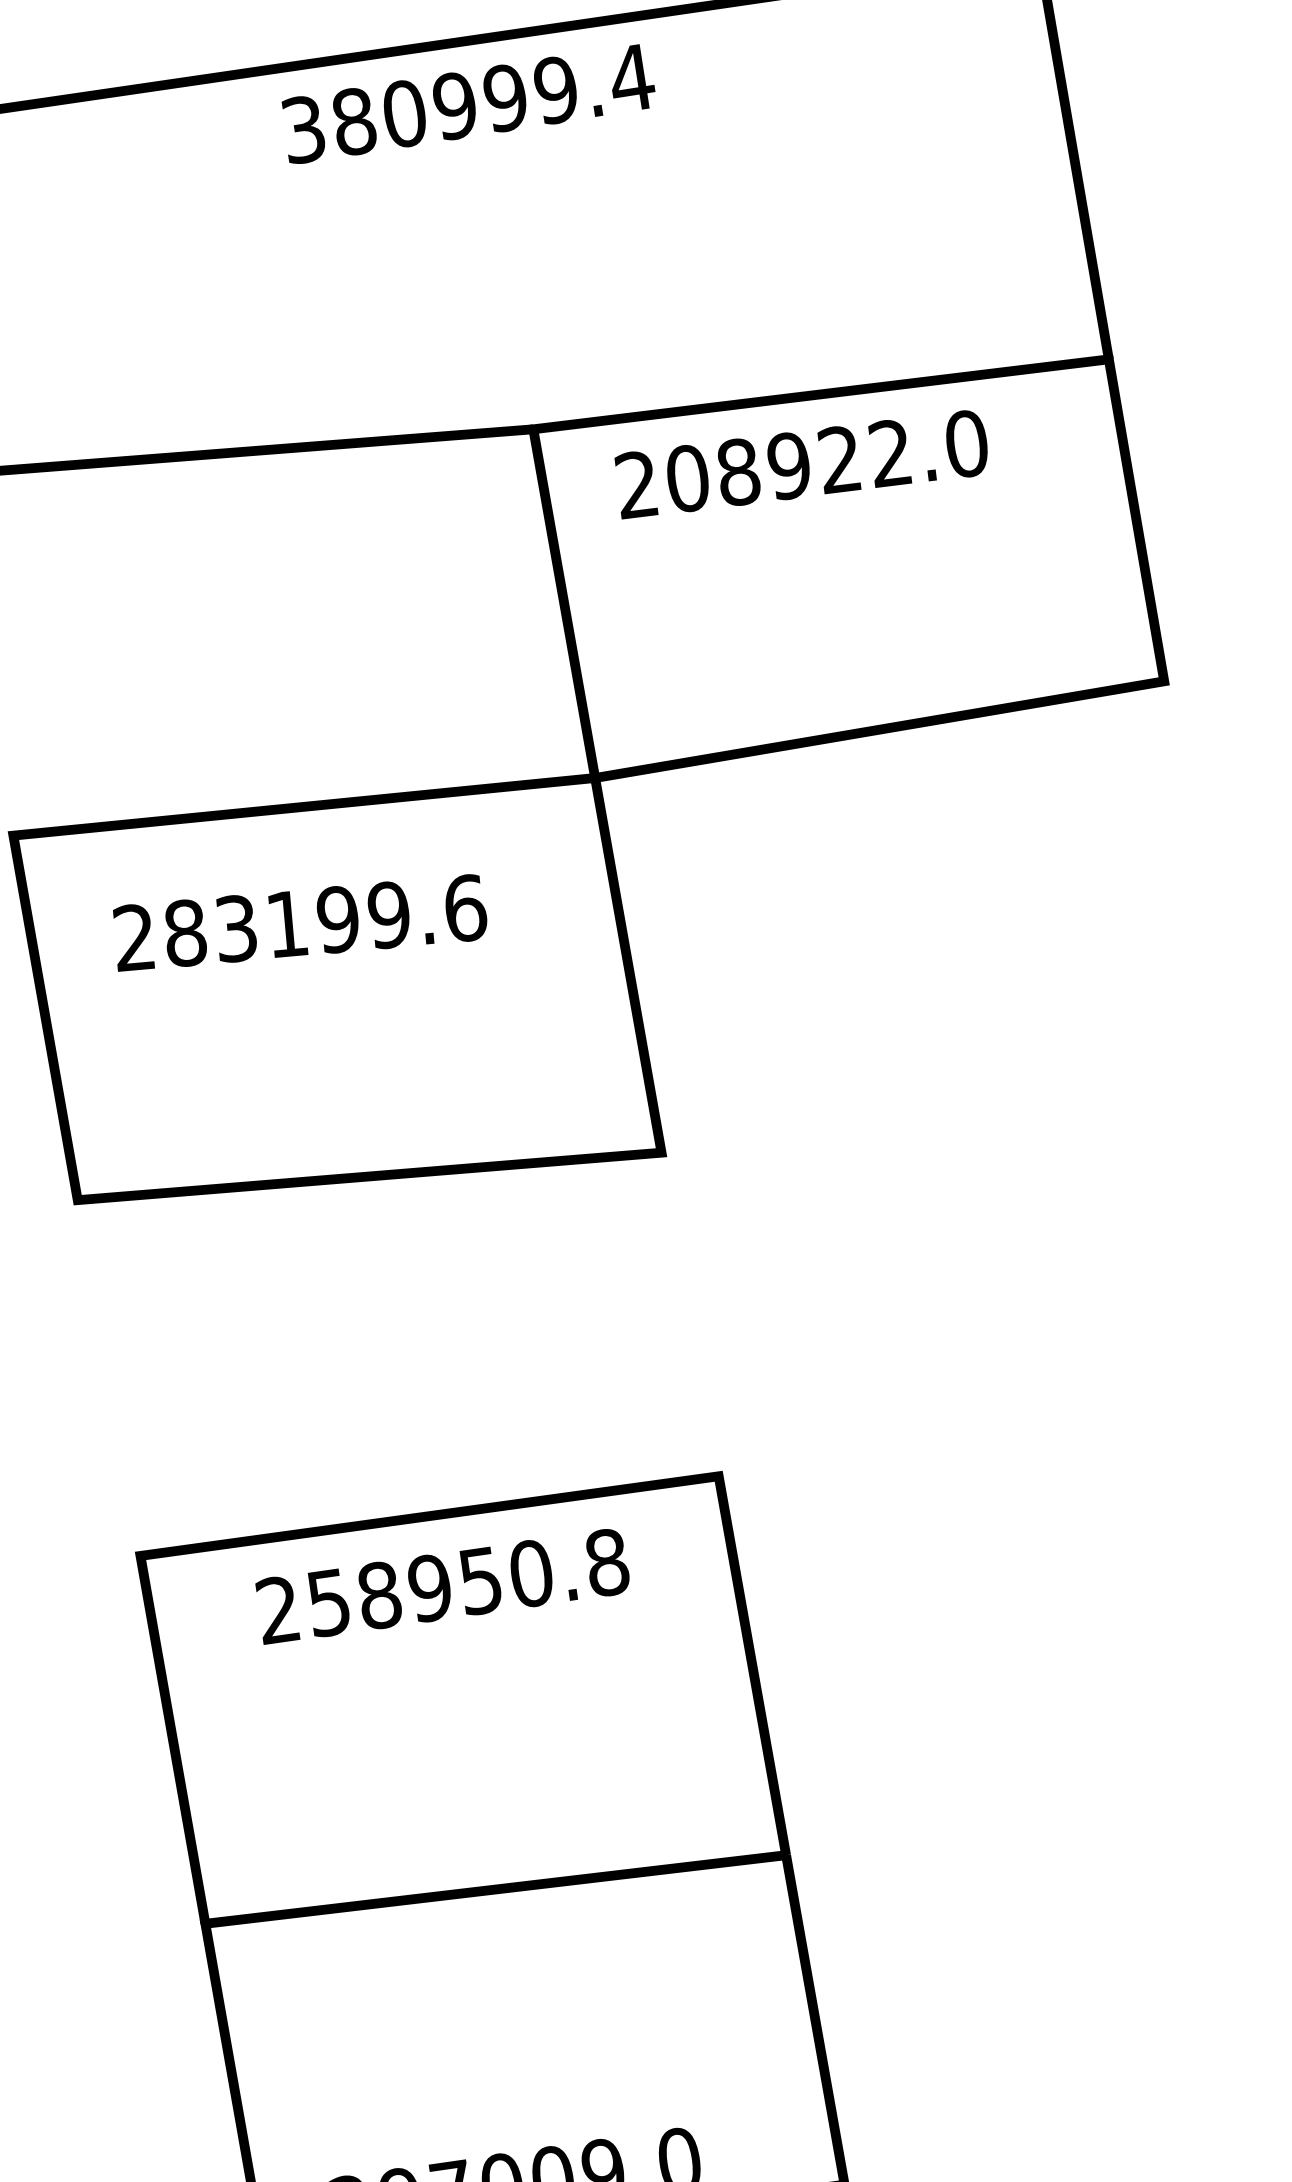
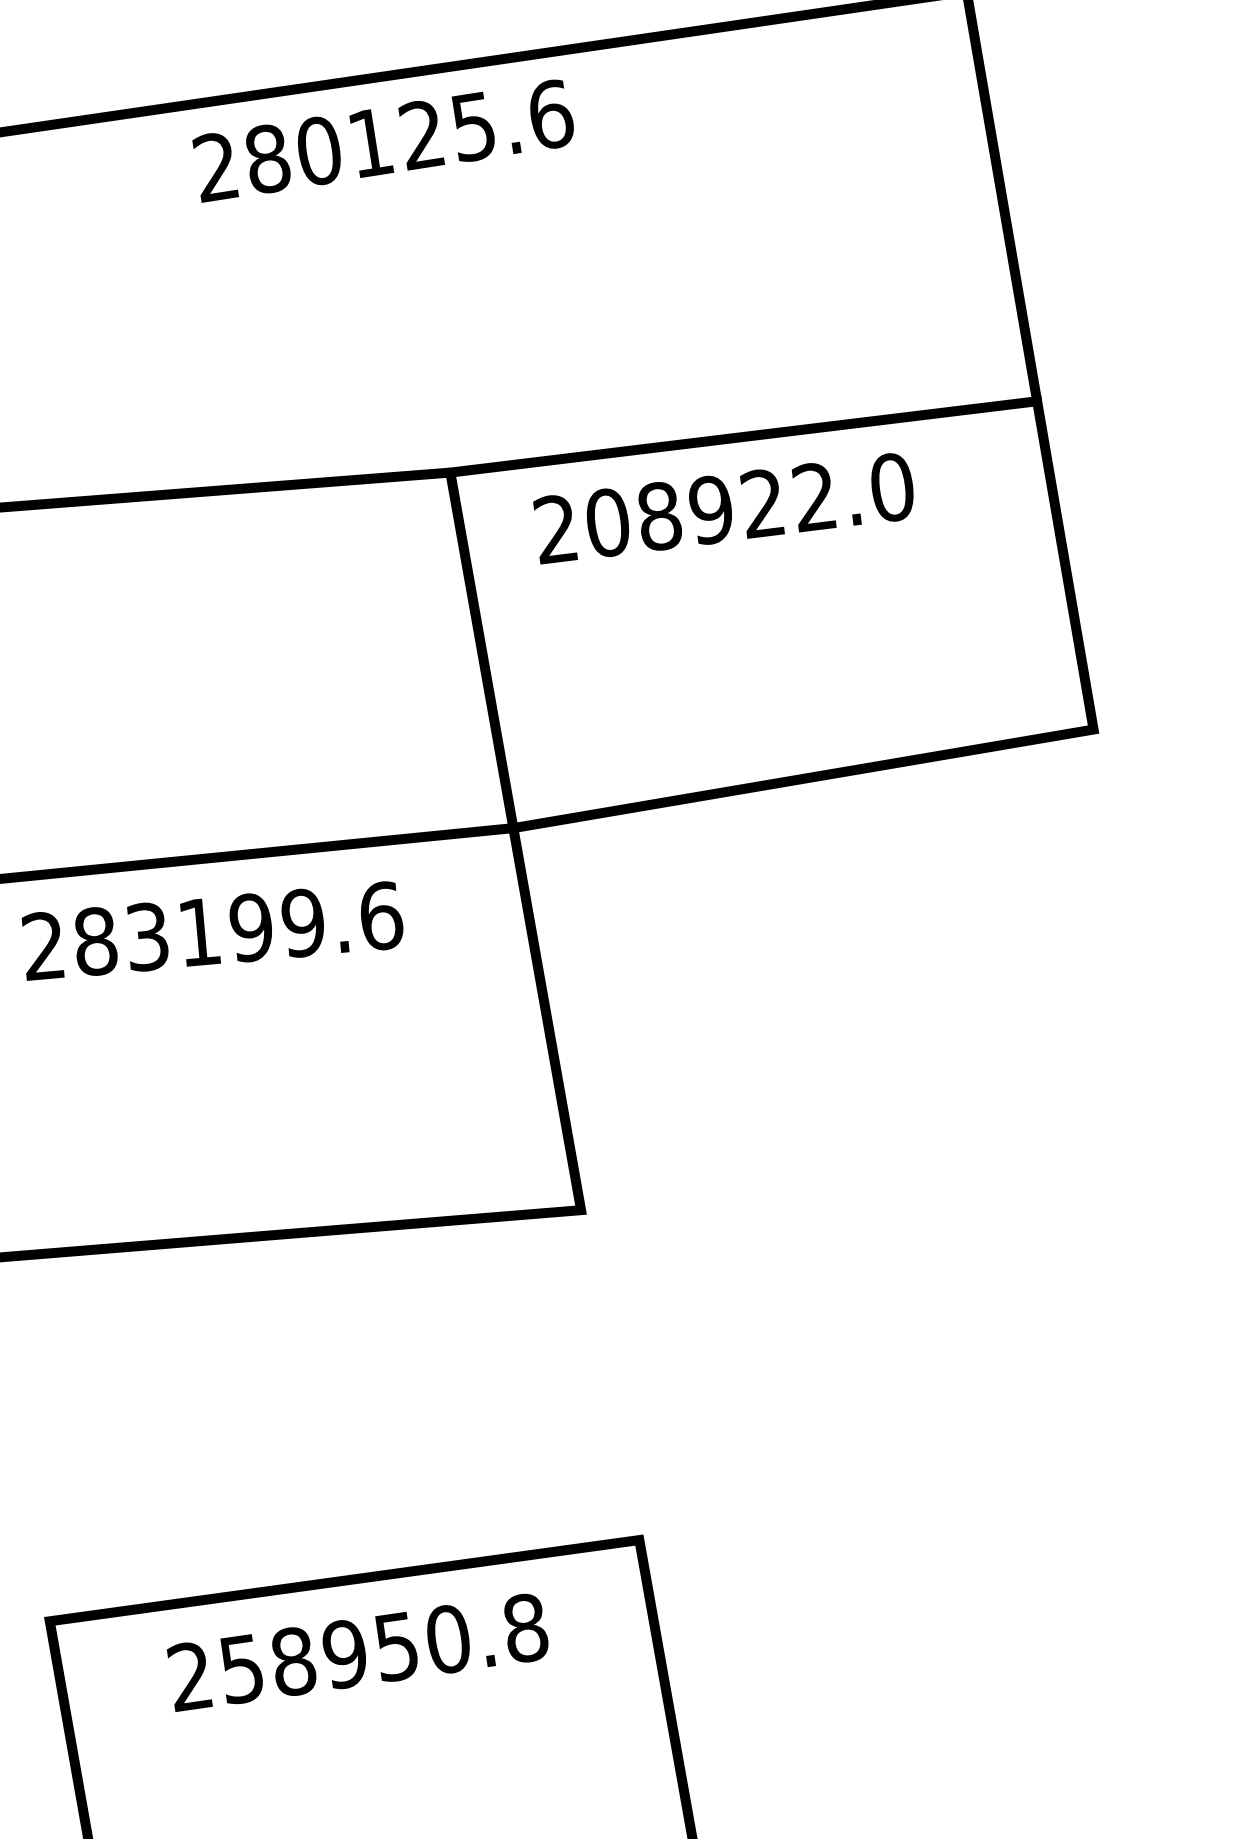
text: (467, 104) -> (383, 141), 380999.4 -> 280125.6
text: (300, 922) -> (212, 930), moved

